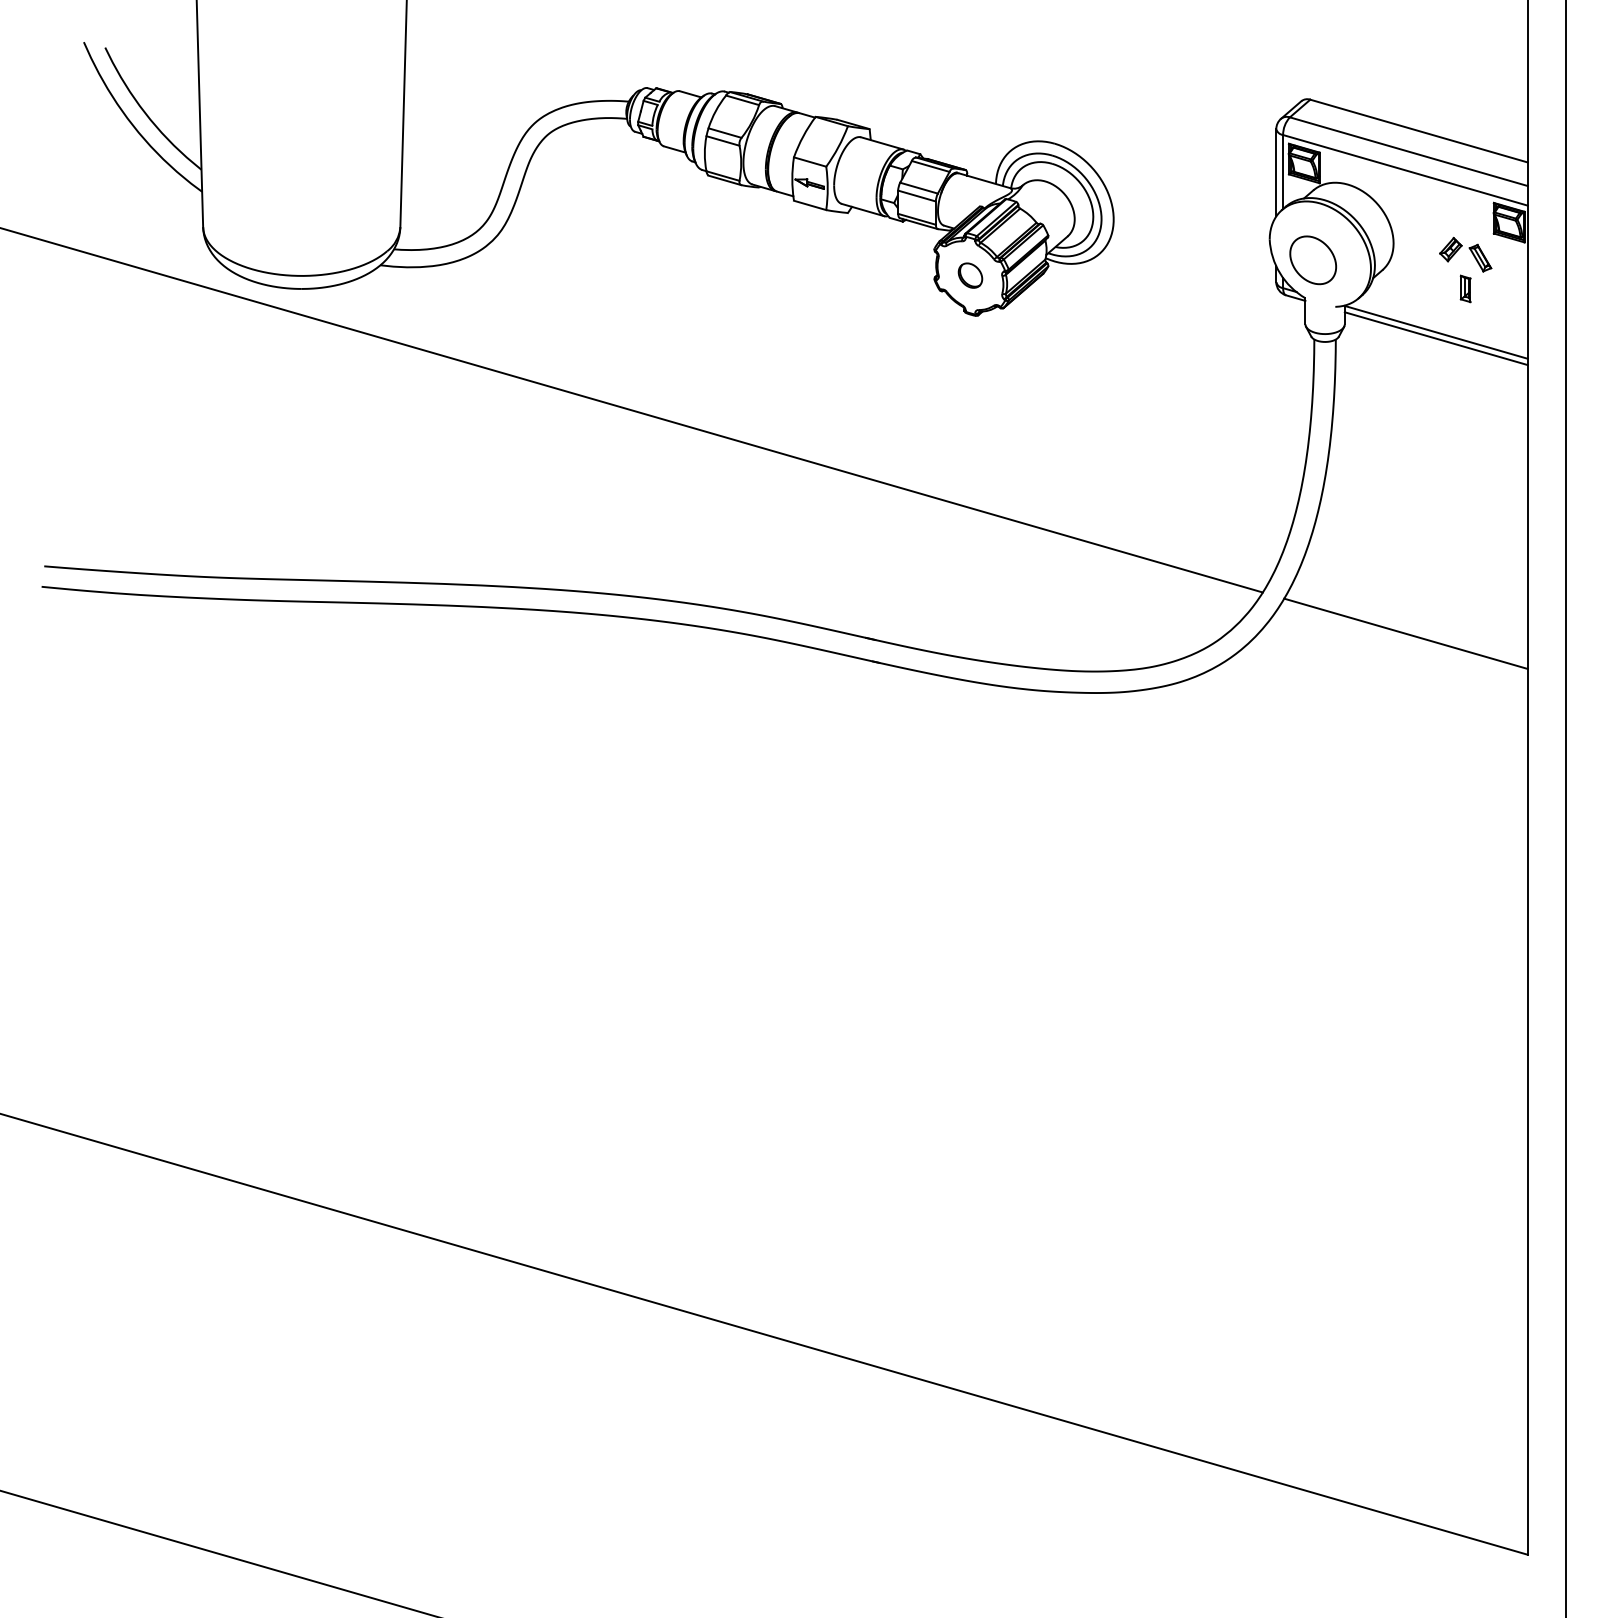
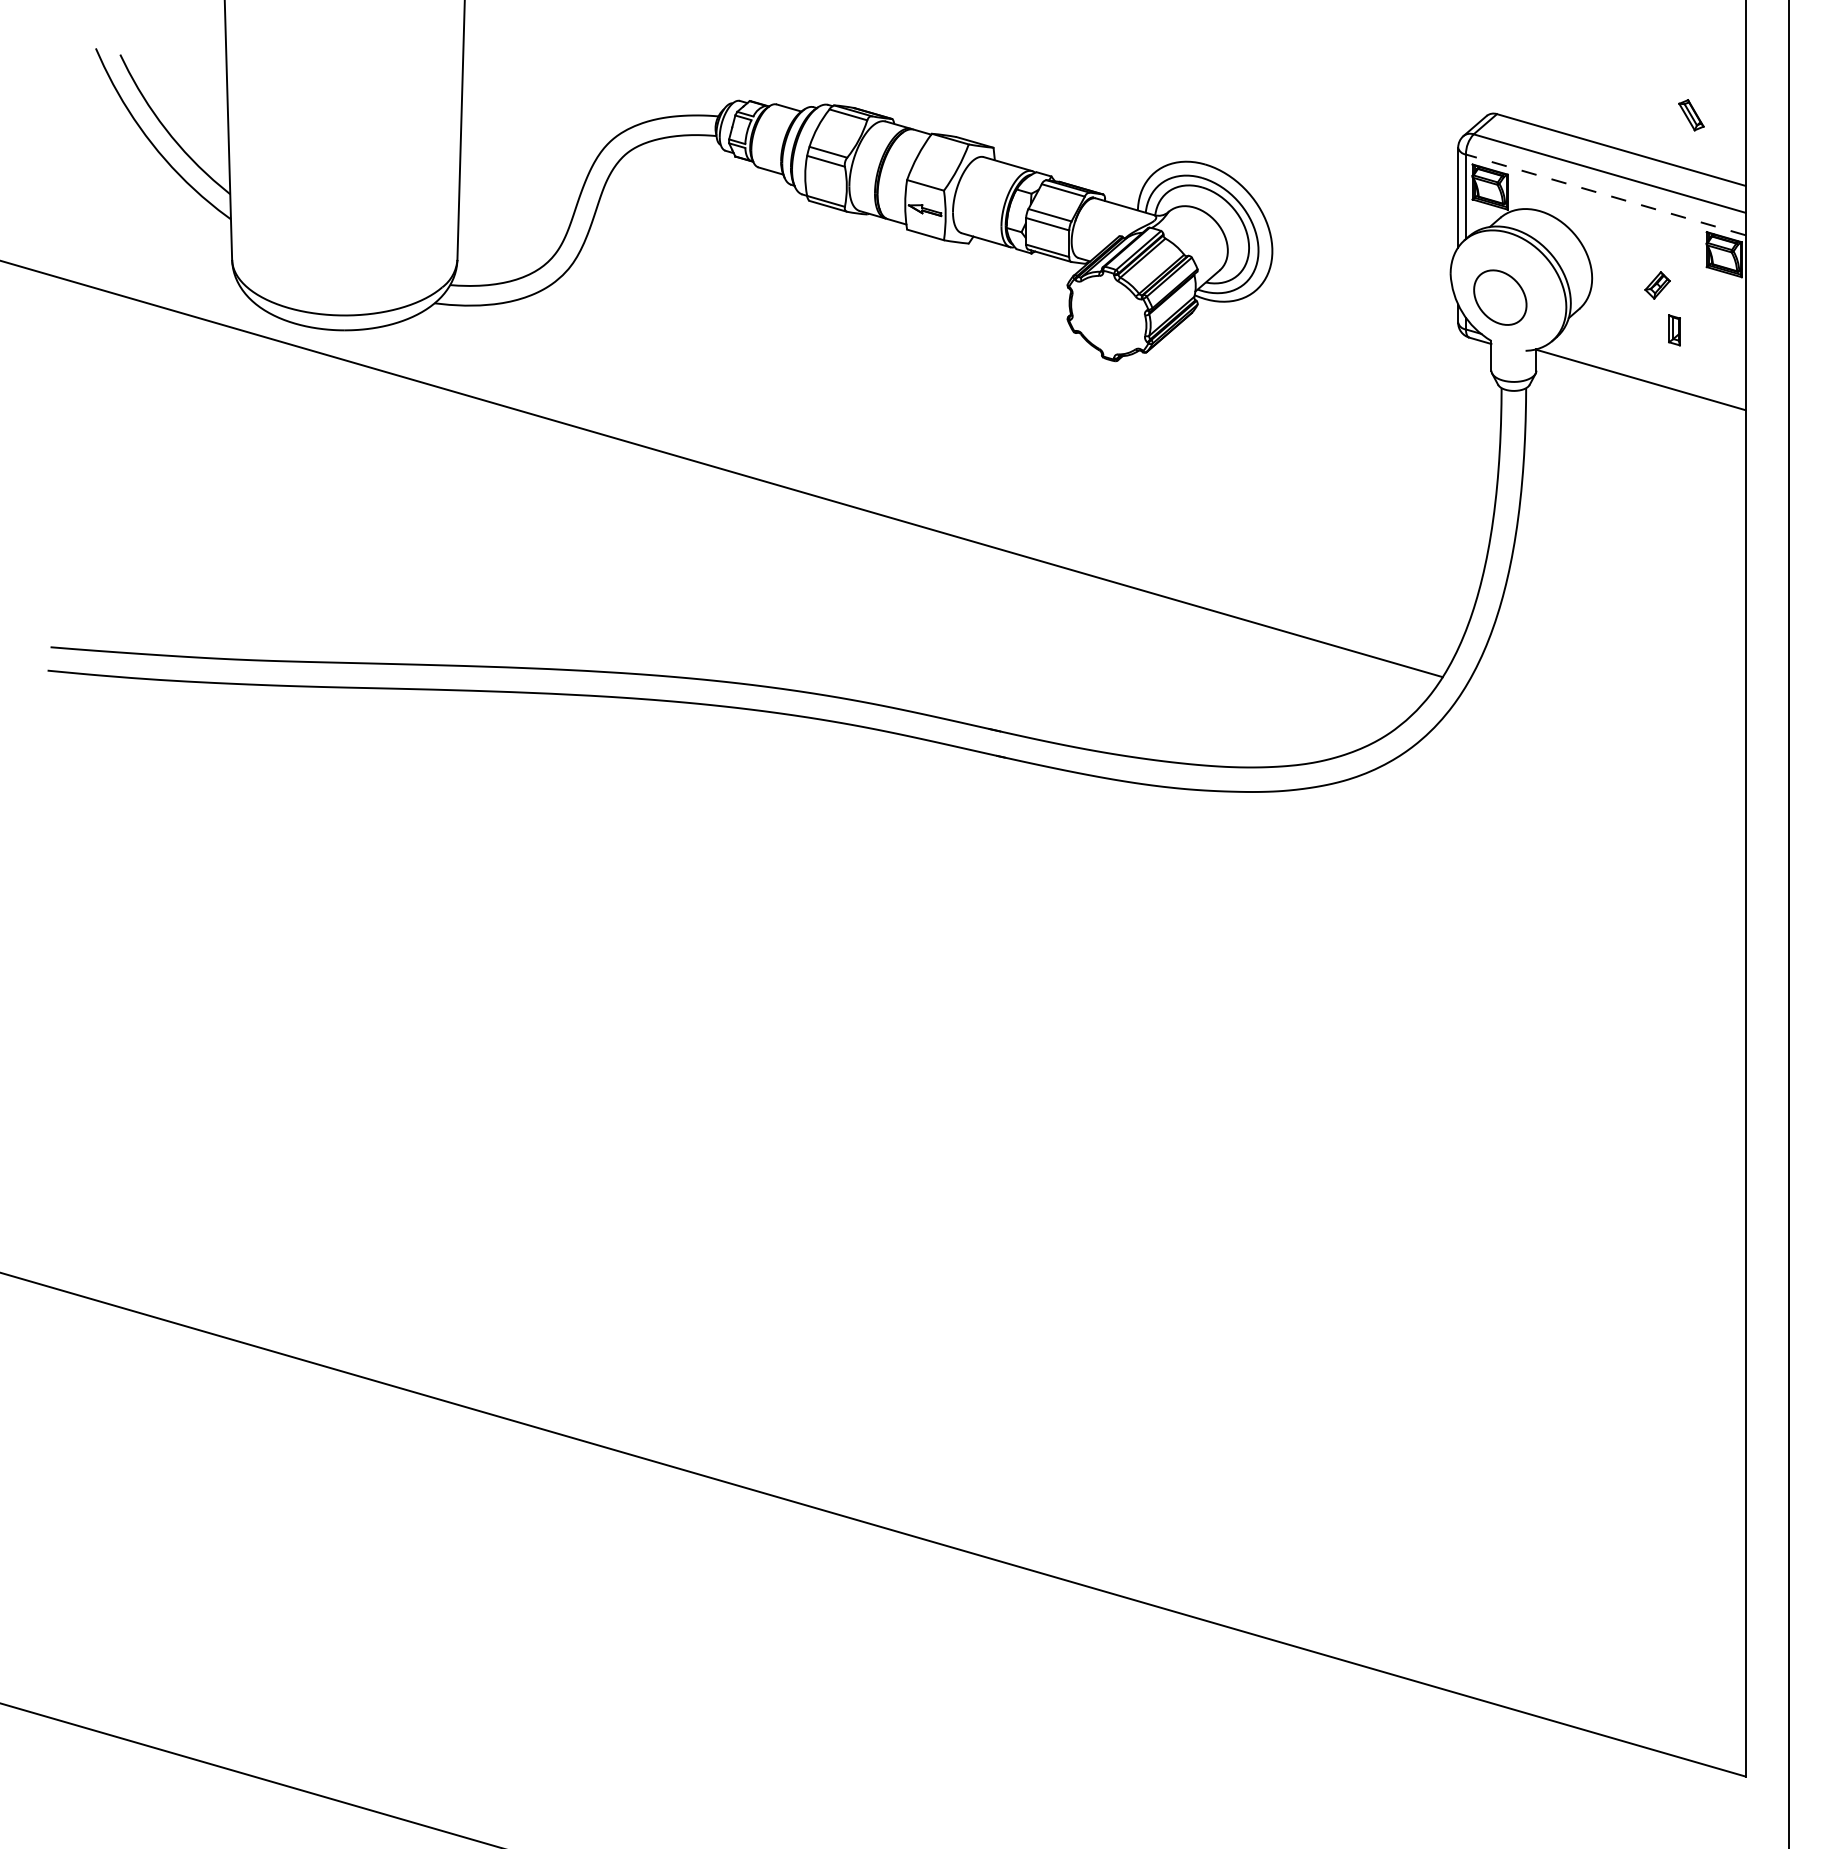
line: (1405, 170) -> (1605, 194), solid -> dashed
part: (1480, 258) -> (1691, 115), moved
part: (970, 275) -> (1108, 314), removed
line: (1435, 338) -> (1640, 387), removed
line: (1406, 633) -> (1606, 724), removed

